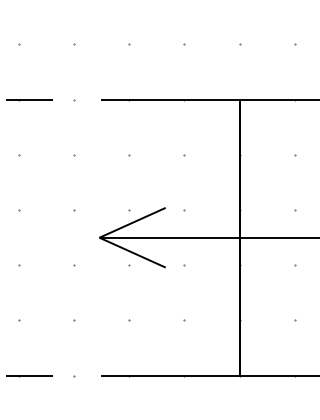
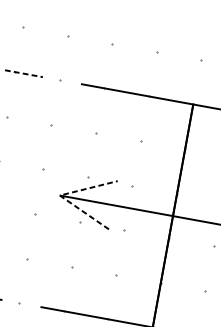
line: (29, 99) -> (23, 73), solid -> dashed
line: (99, 237) -> (59, 195), solid -> dashed

